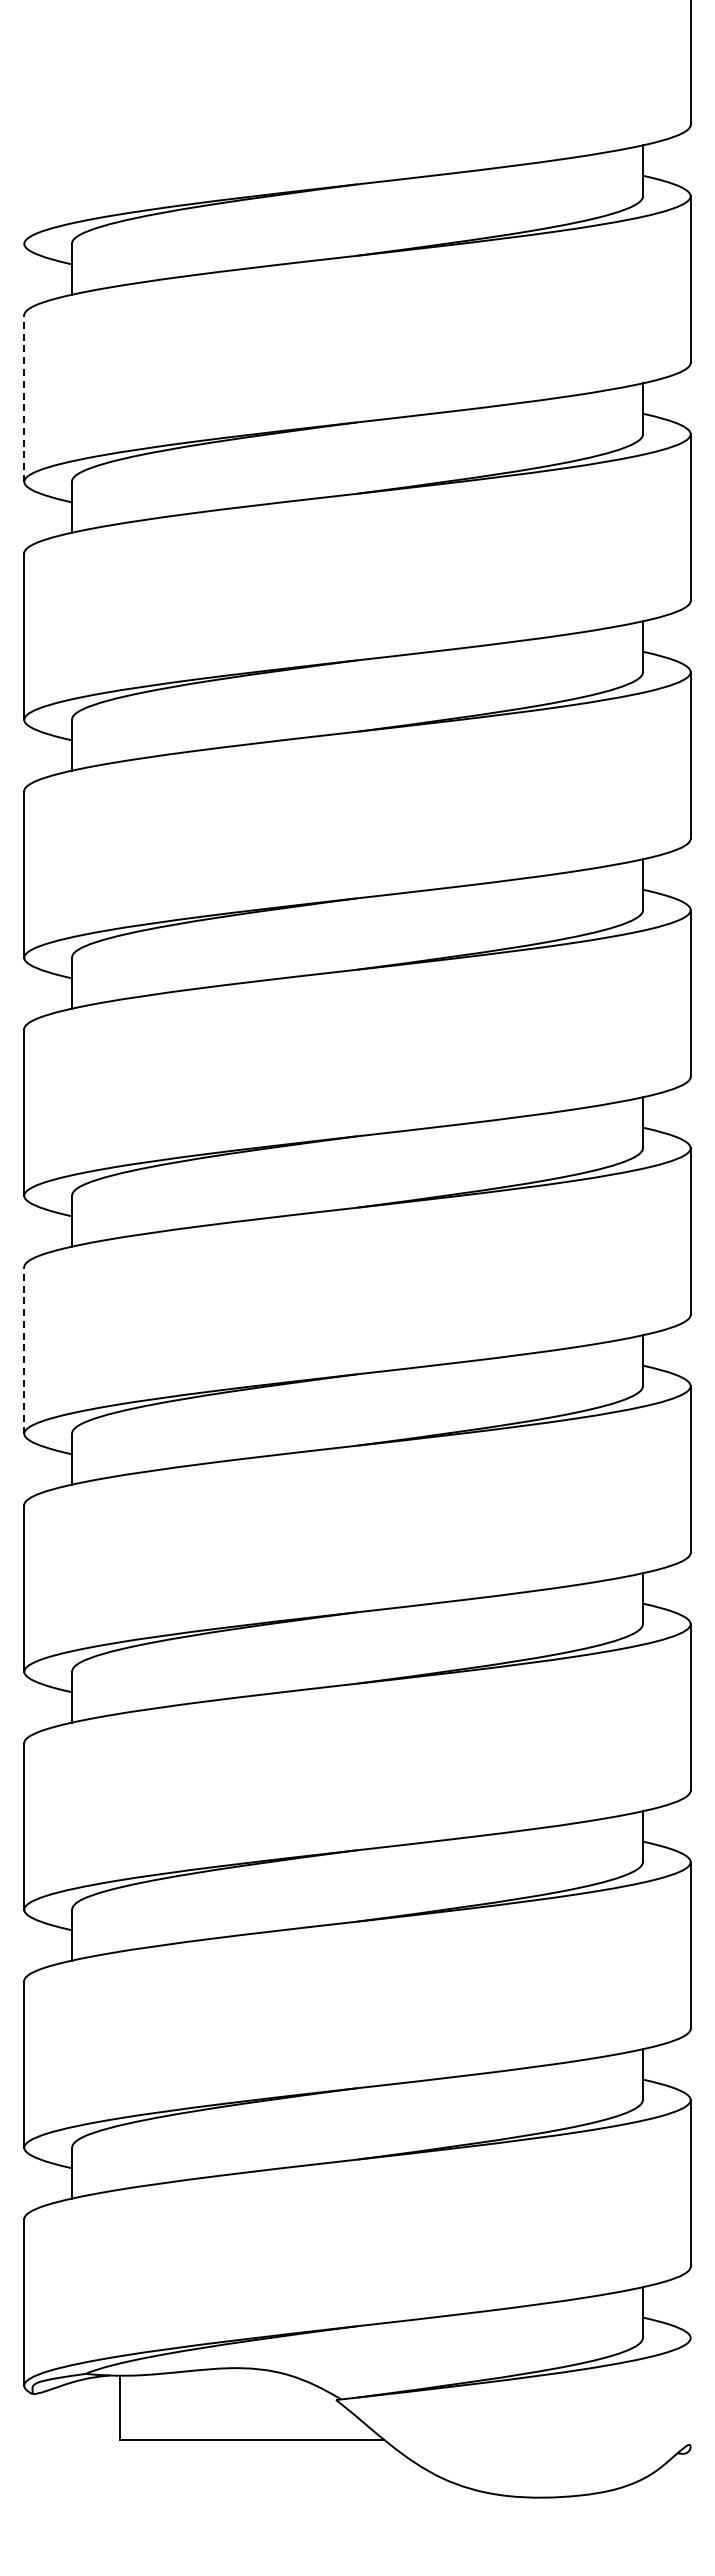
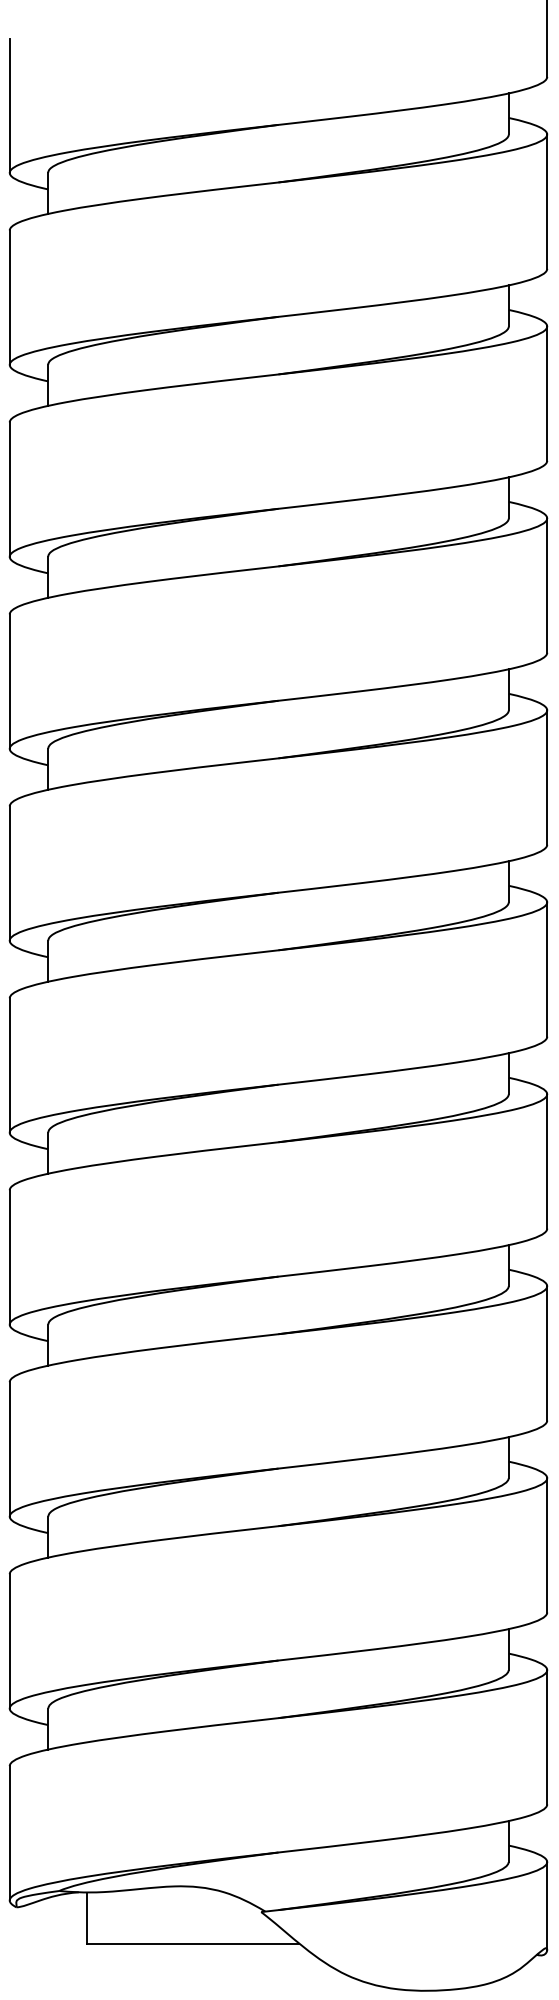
line: (24, 160) -> (9, 105), added
line: (24, 398) -> (9, 297), dashed -> solid
line: (24, 1349) -> (9, 1064), dashed -> solid
line: (690, 2392) -> (547, 1905), added

